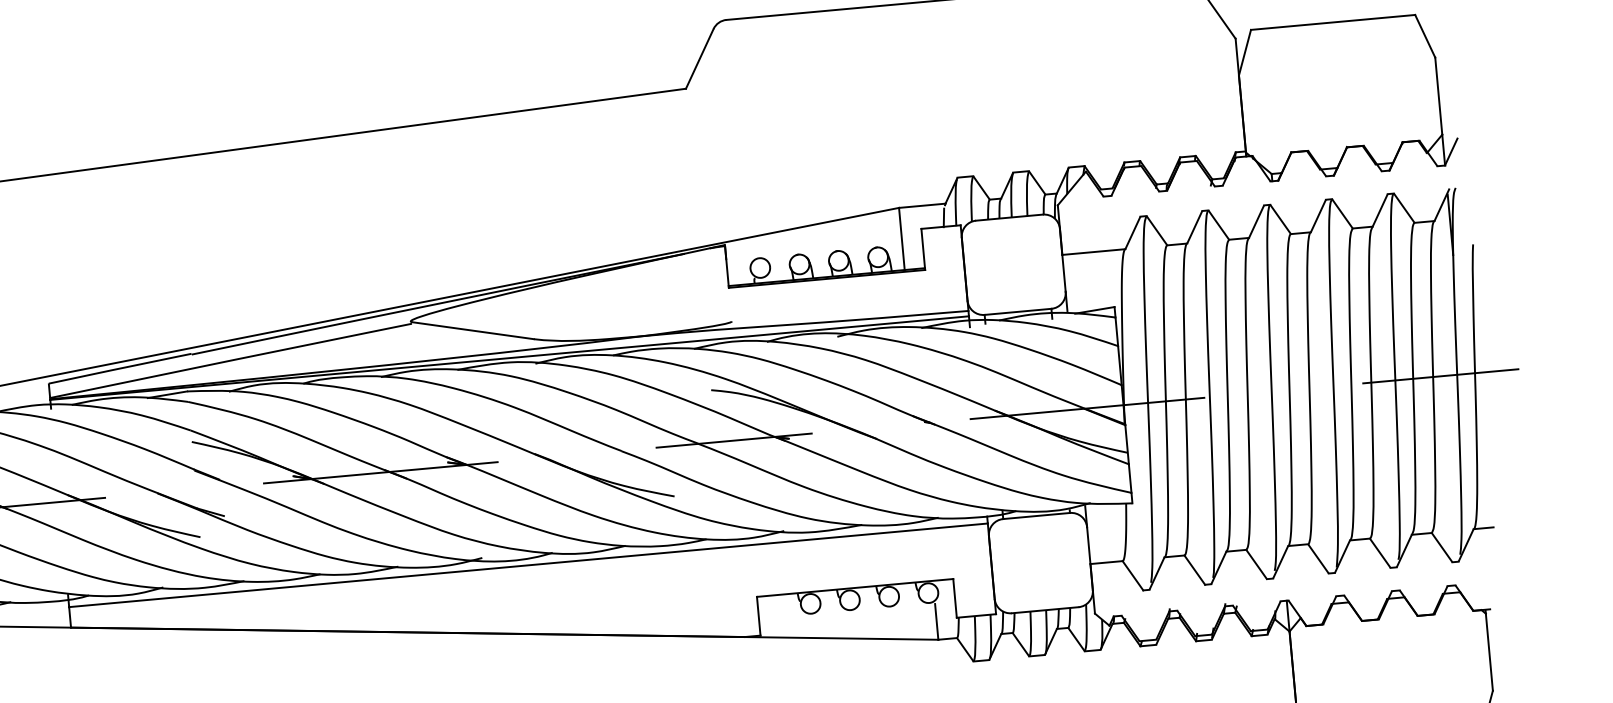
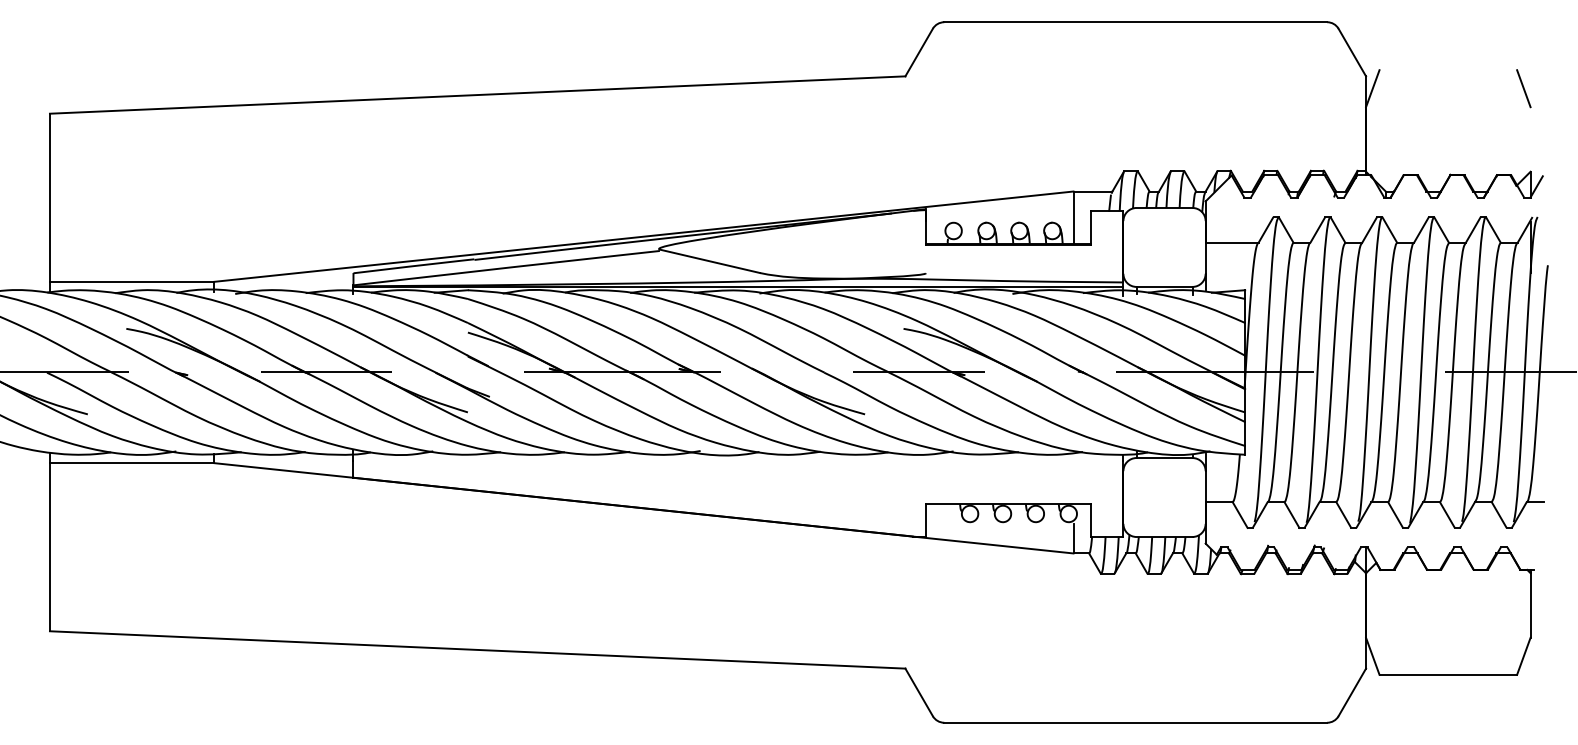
line: (1333, 22) -> (1448, 70), removed
line: (1438, 96) -> (1530, 139), removed
line: (528, 565) -> (738, 460), removed

